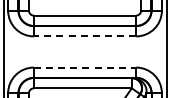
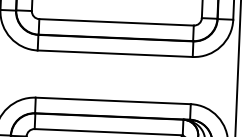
line: (84, 36) -> (114, 53), dashed -> solid
line: (85, 67) -> (113, 100), dashed -> solid

